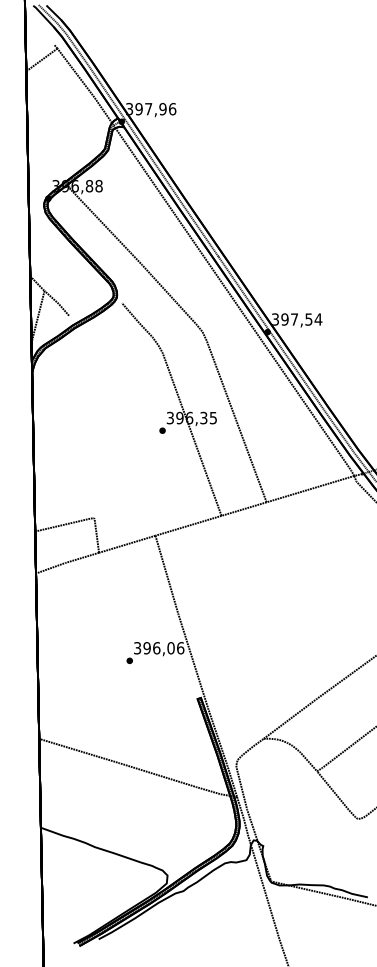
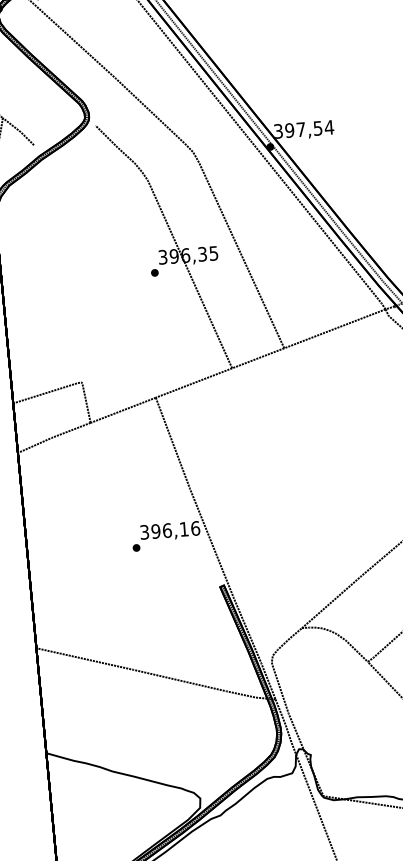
text: (170, 648) -> (183, 529), 396,06 -> 396,16

